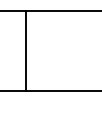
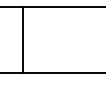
line: (25, 51) -> (22, 40), moved

